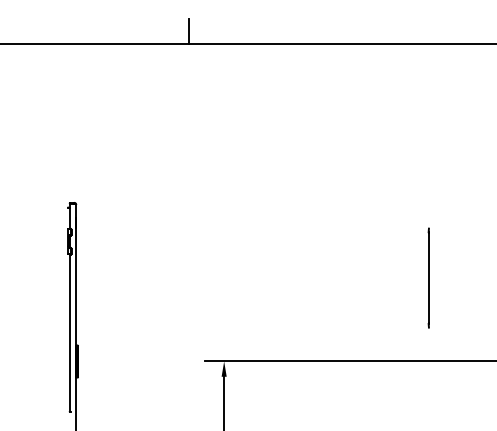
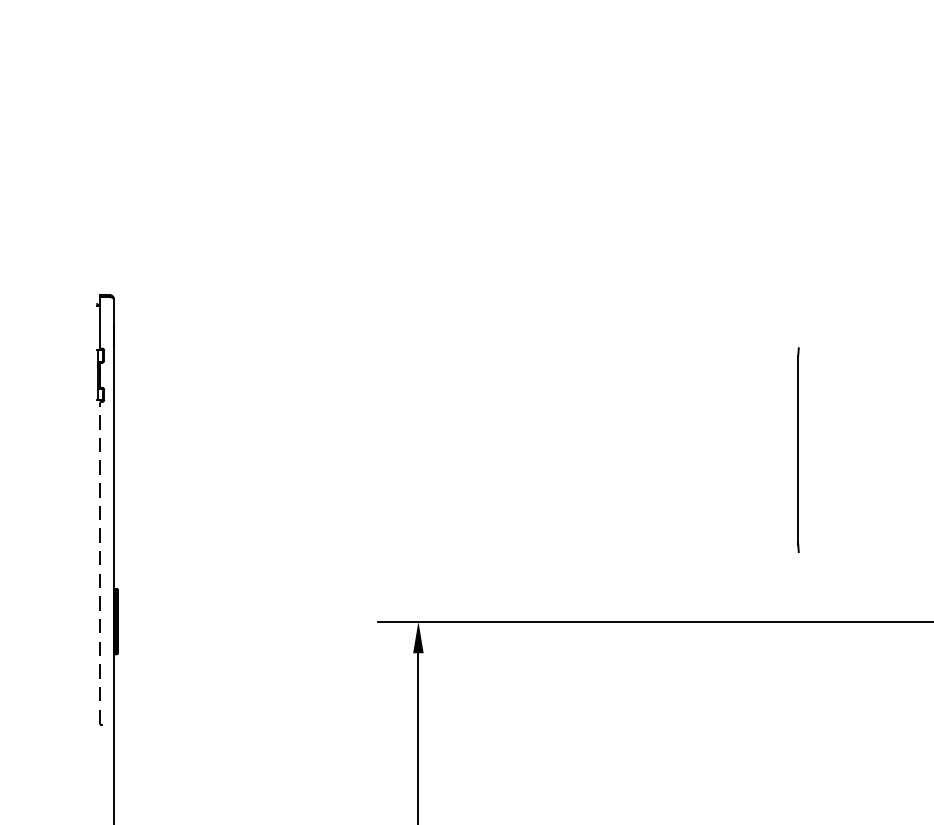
line: (428, 277) -> (797, 448), moved
line: (69, 333) -> (100, 564), solid -> dashed

